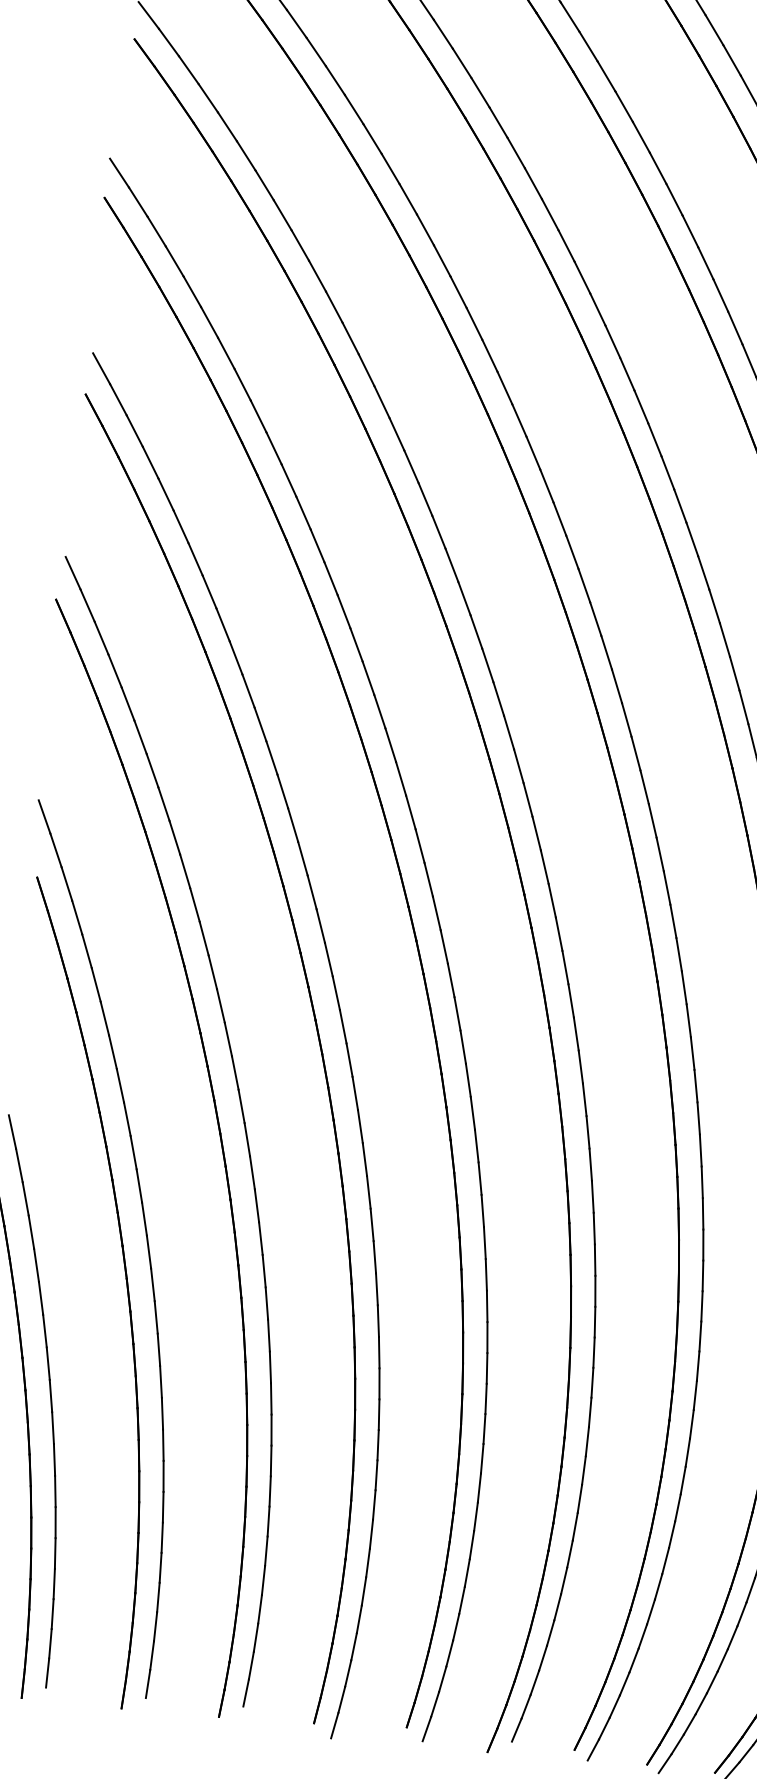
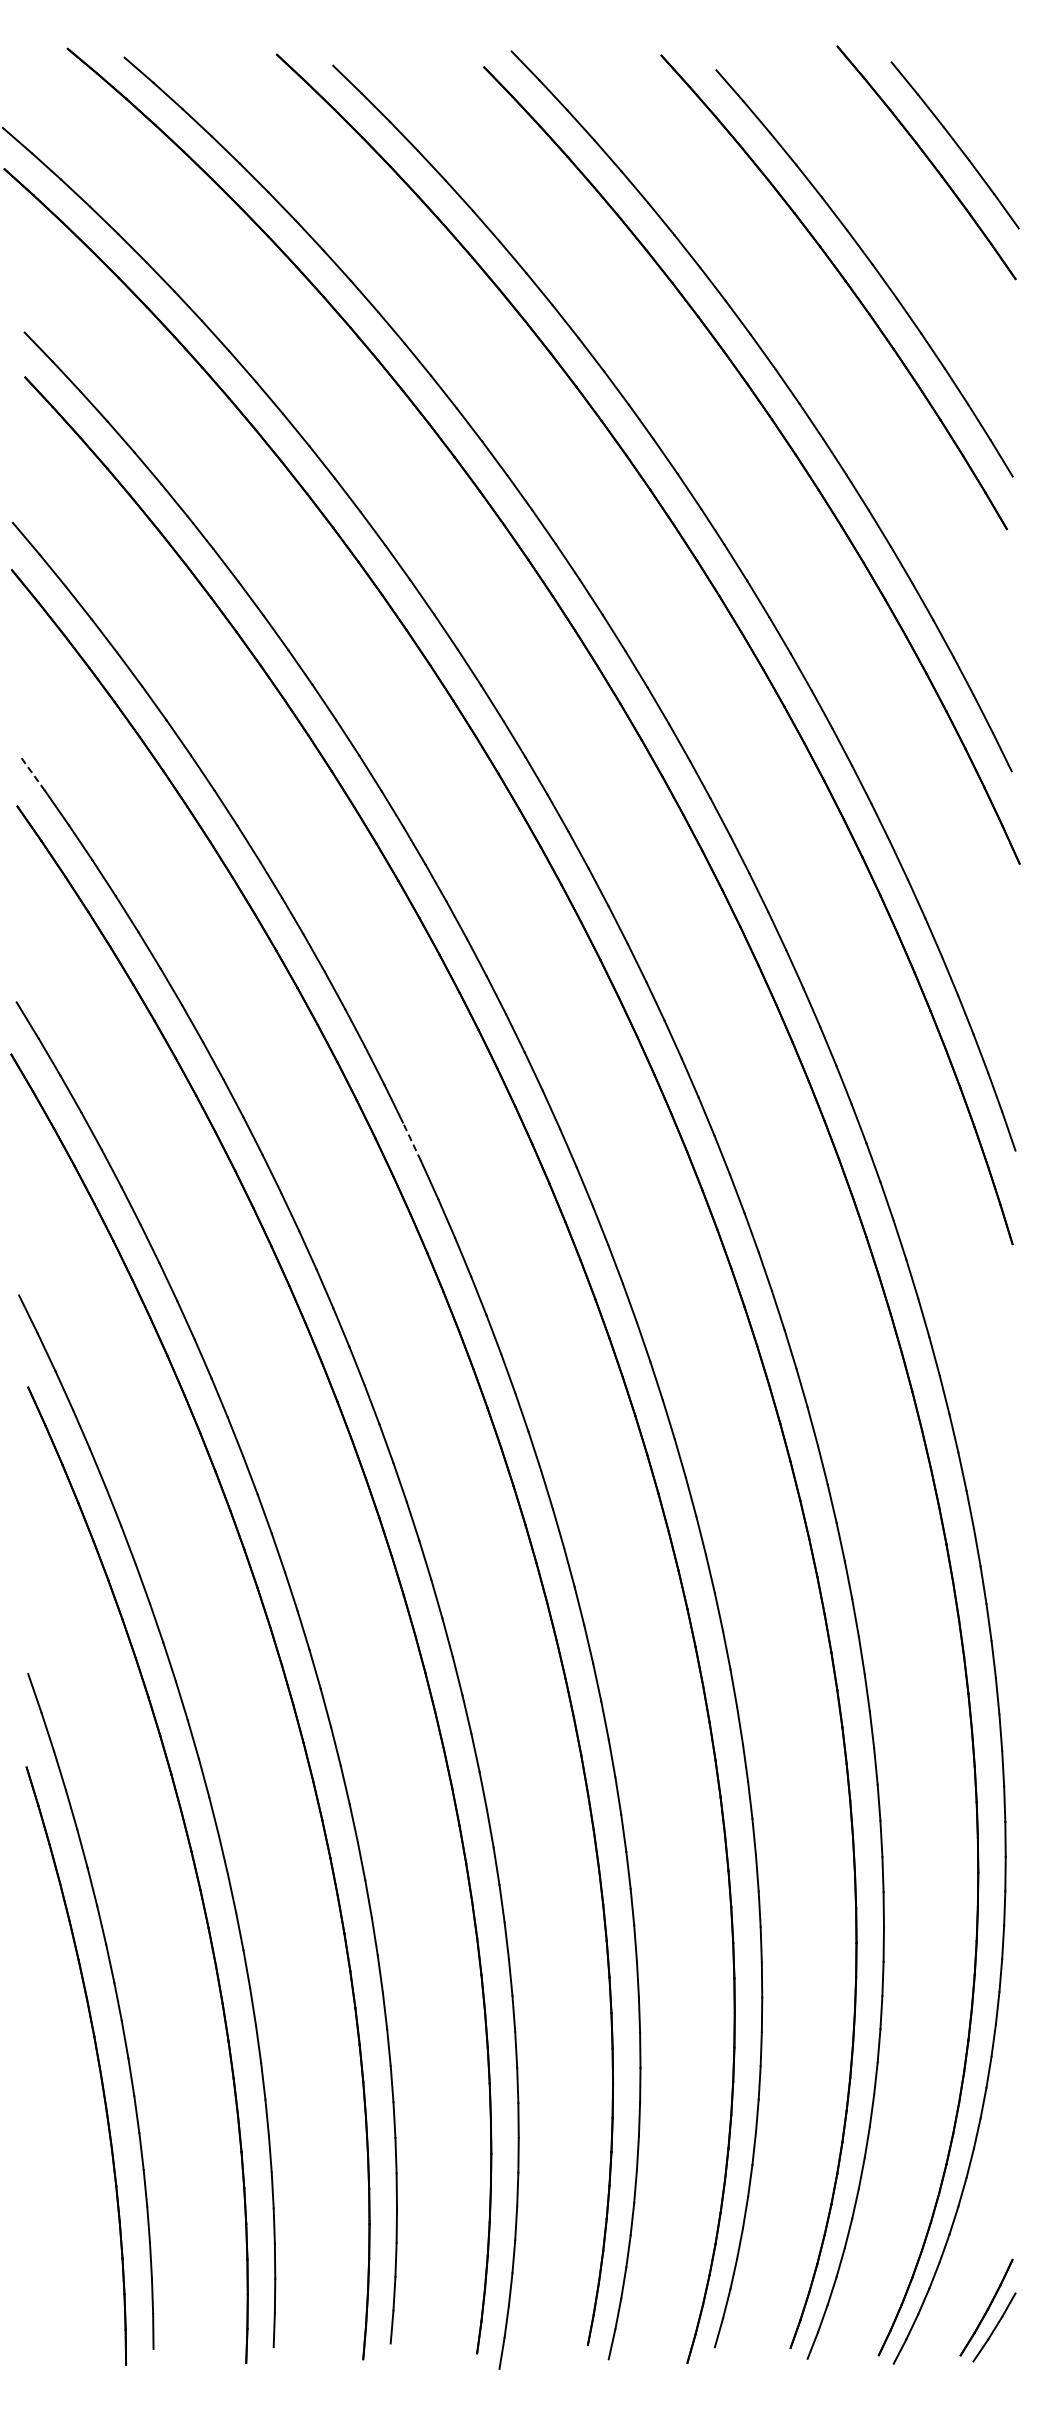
line: (101, 368) -> (32, 773), solid -> dashed
line: (379, 711) -> (411, 1141), solid -> dashed

